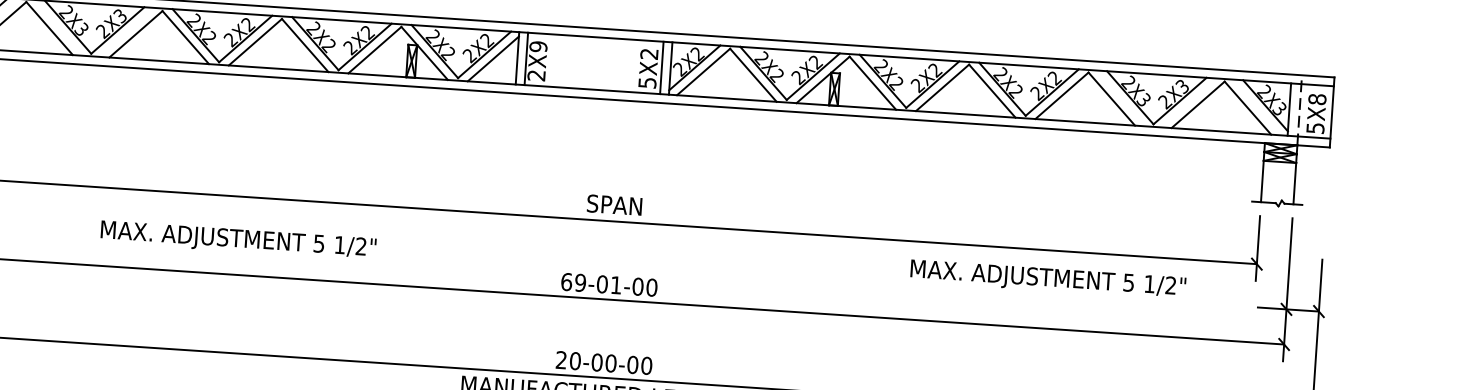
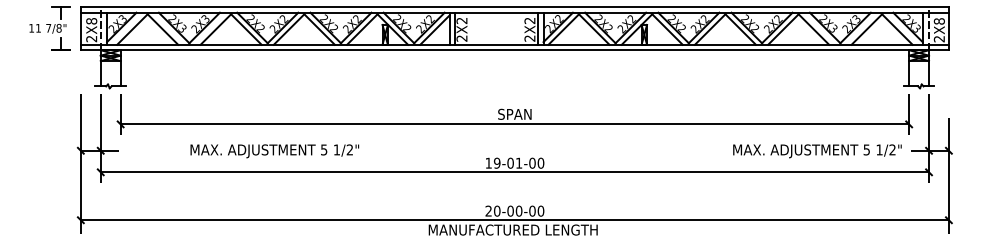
text: (537, 46) -> (461, 20), 2X9 -> 2X2
text: (646, 82) -> (529, 38), 5X2 -> 2X2
text: (1313, 128) -> (938, 39), 5X8 -> 2X8
text: (237, 240) -> (274, 151), moved
text: (1048, 279) -> (817, 151), moved
text: (566, 280) -> (488, 162), 69-01-00 -> 19-01-00

